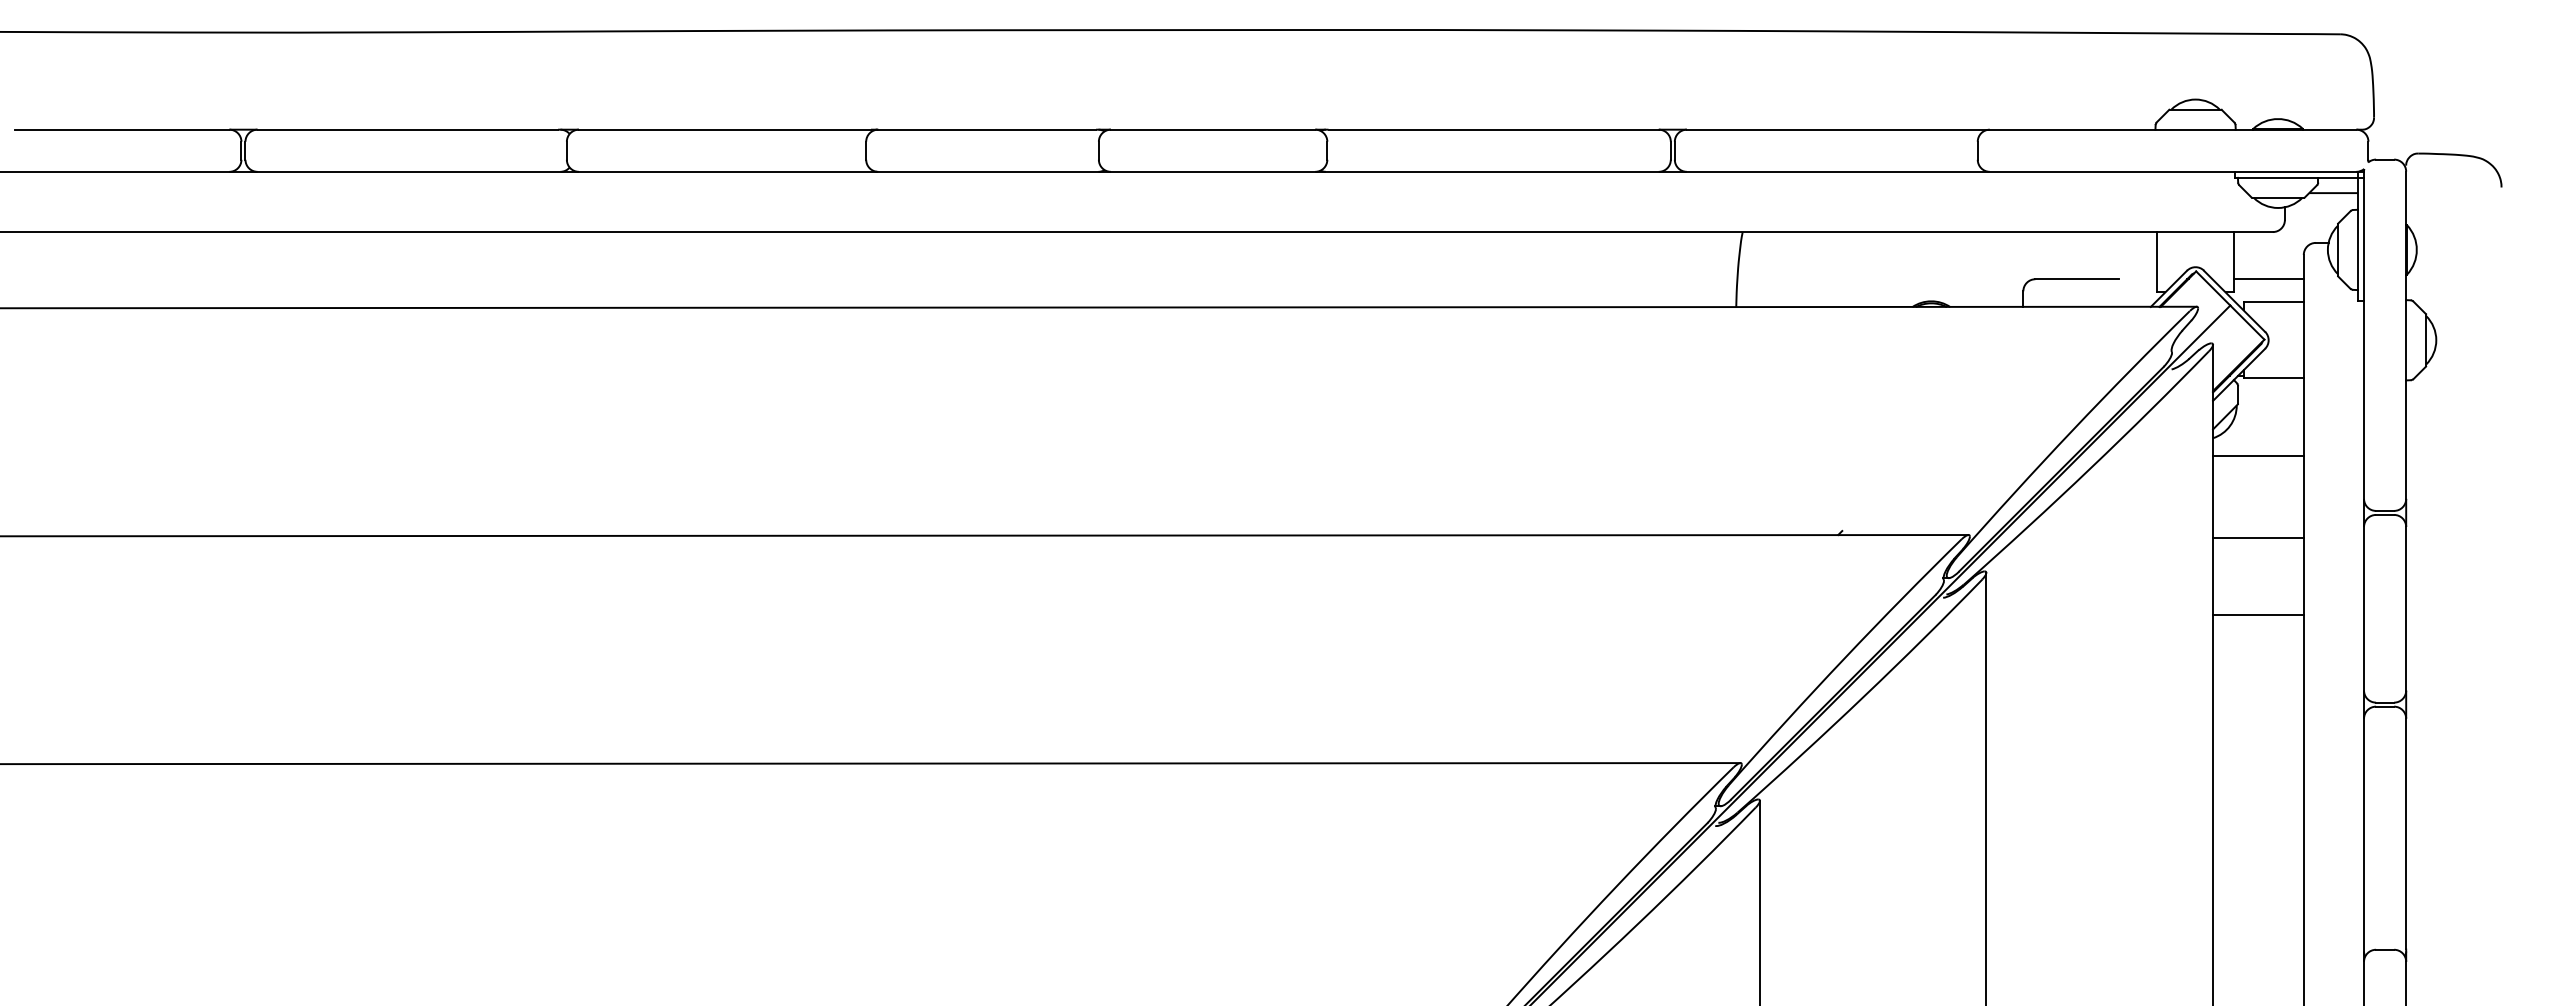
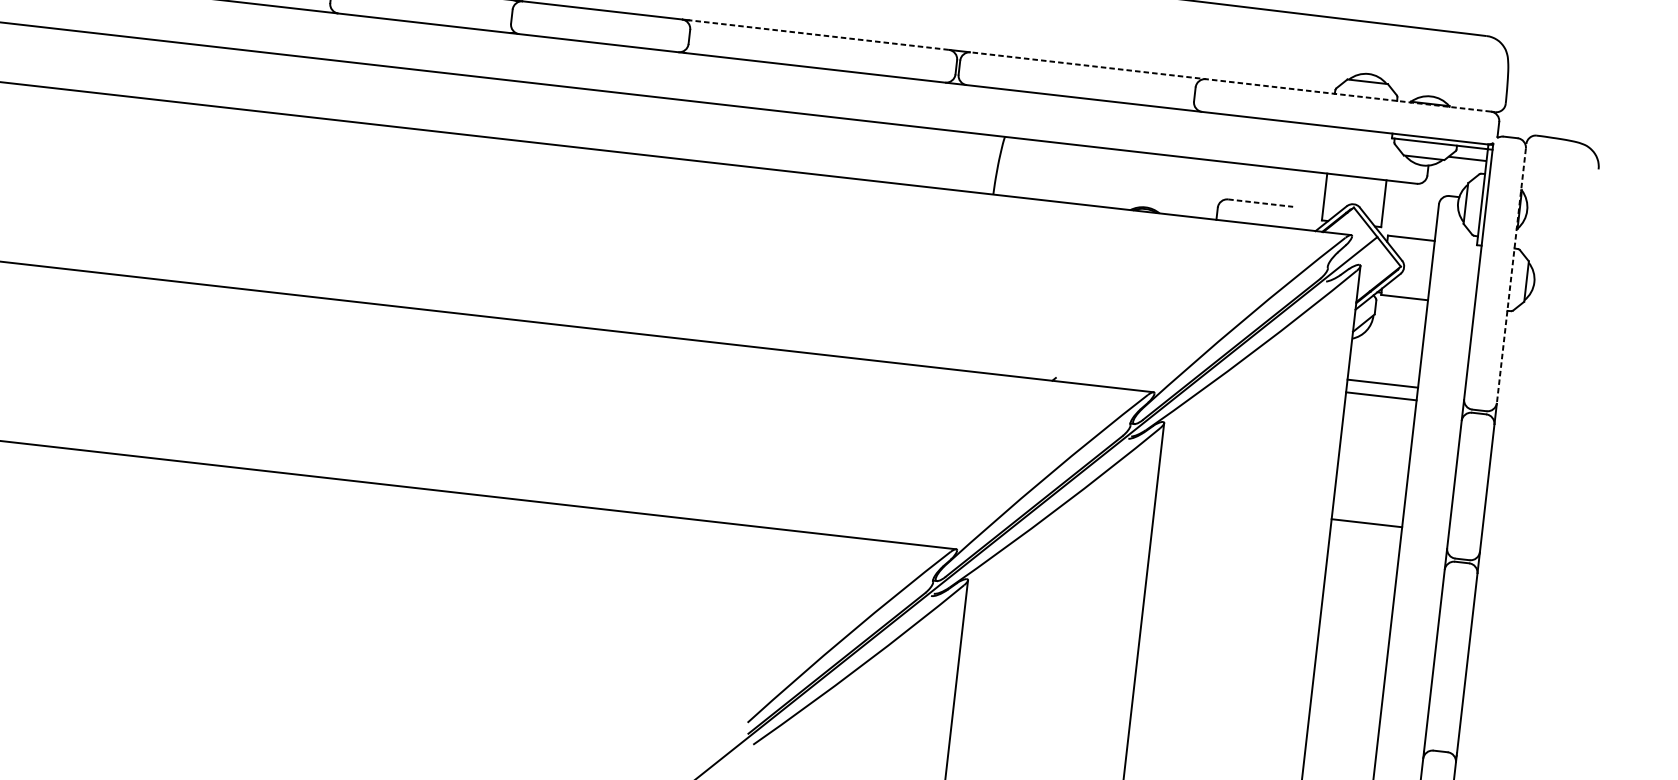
line: (1493, 129) -> (820, 35), solid -> dashed
line: (2021, 129) -> (1230, 81), solid -> dashed
line: (2077, 279) -> (1260, 203), solid -> dashed
line: (2268, 279) -> (1409, 220), removed
line: (2406, 335) -> (1511, 276), solid -> dashed
line: (2258, 455) -> (1382, 383), moved
line: (2258, 538) -> (1381, 396), moved
line: (2258, 614) -> (1366, 523), moved

